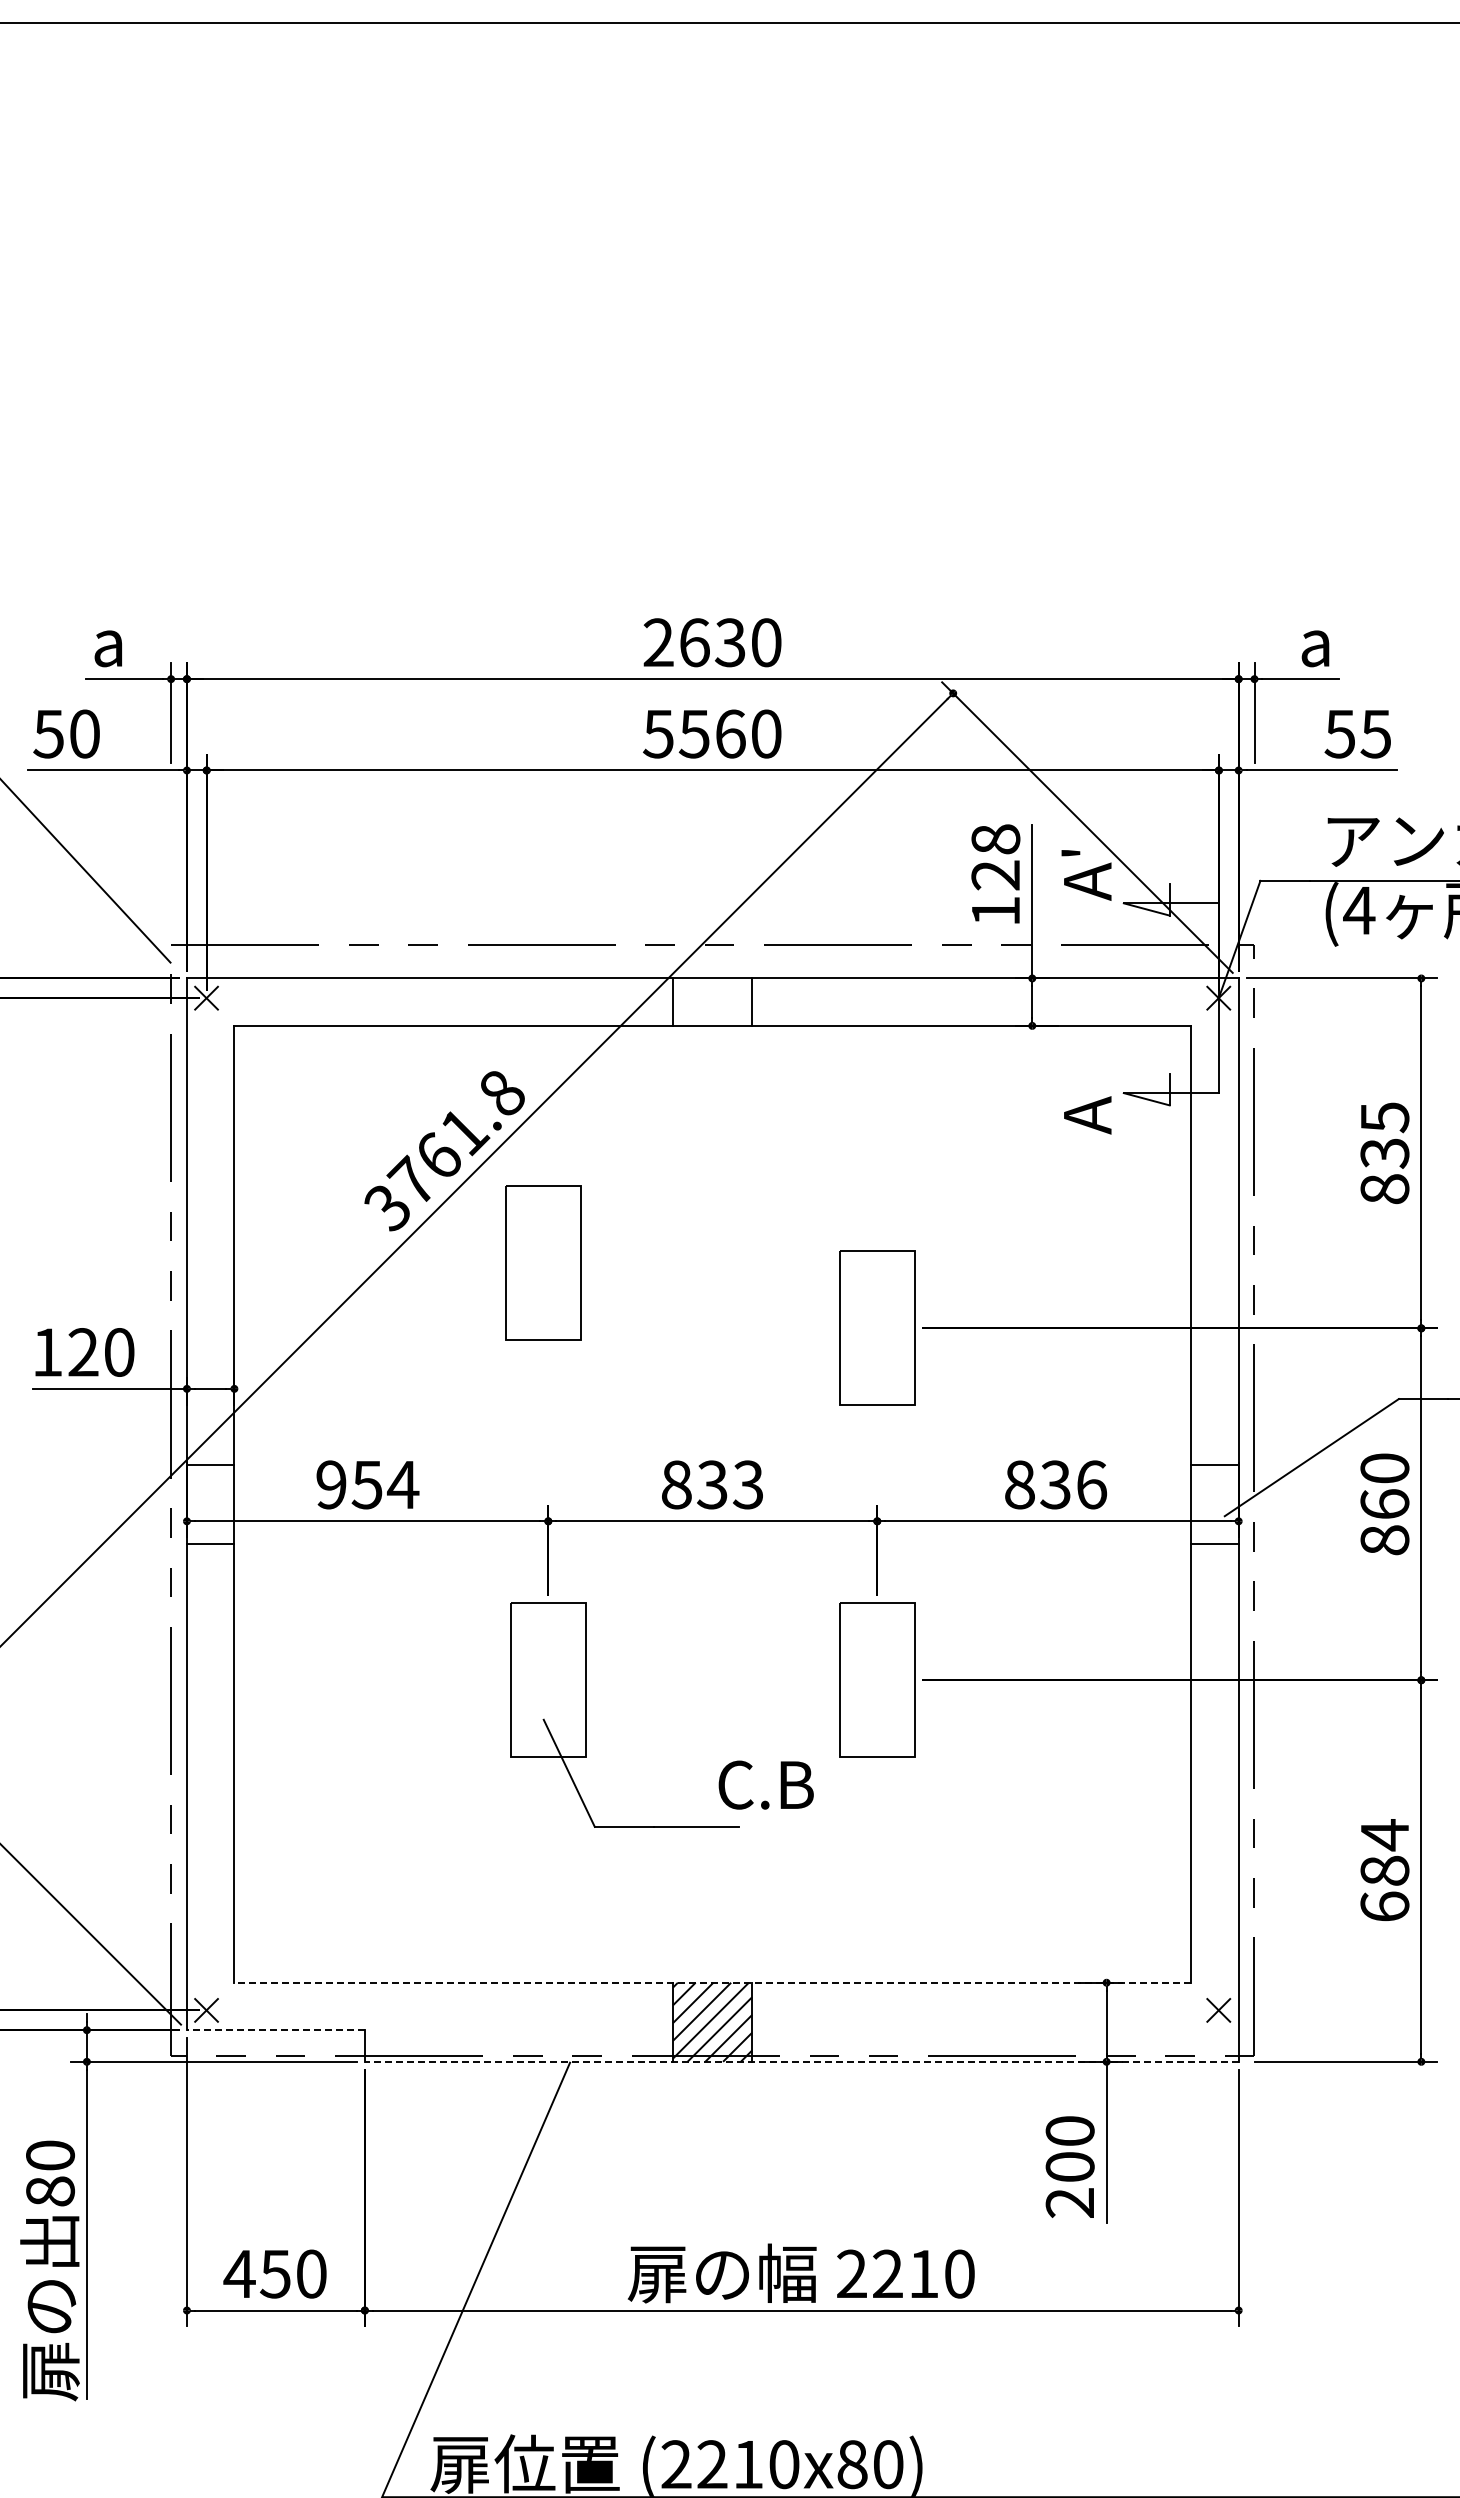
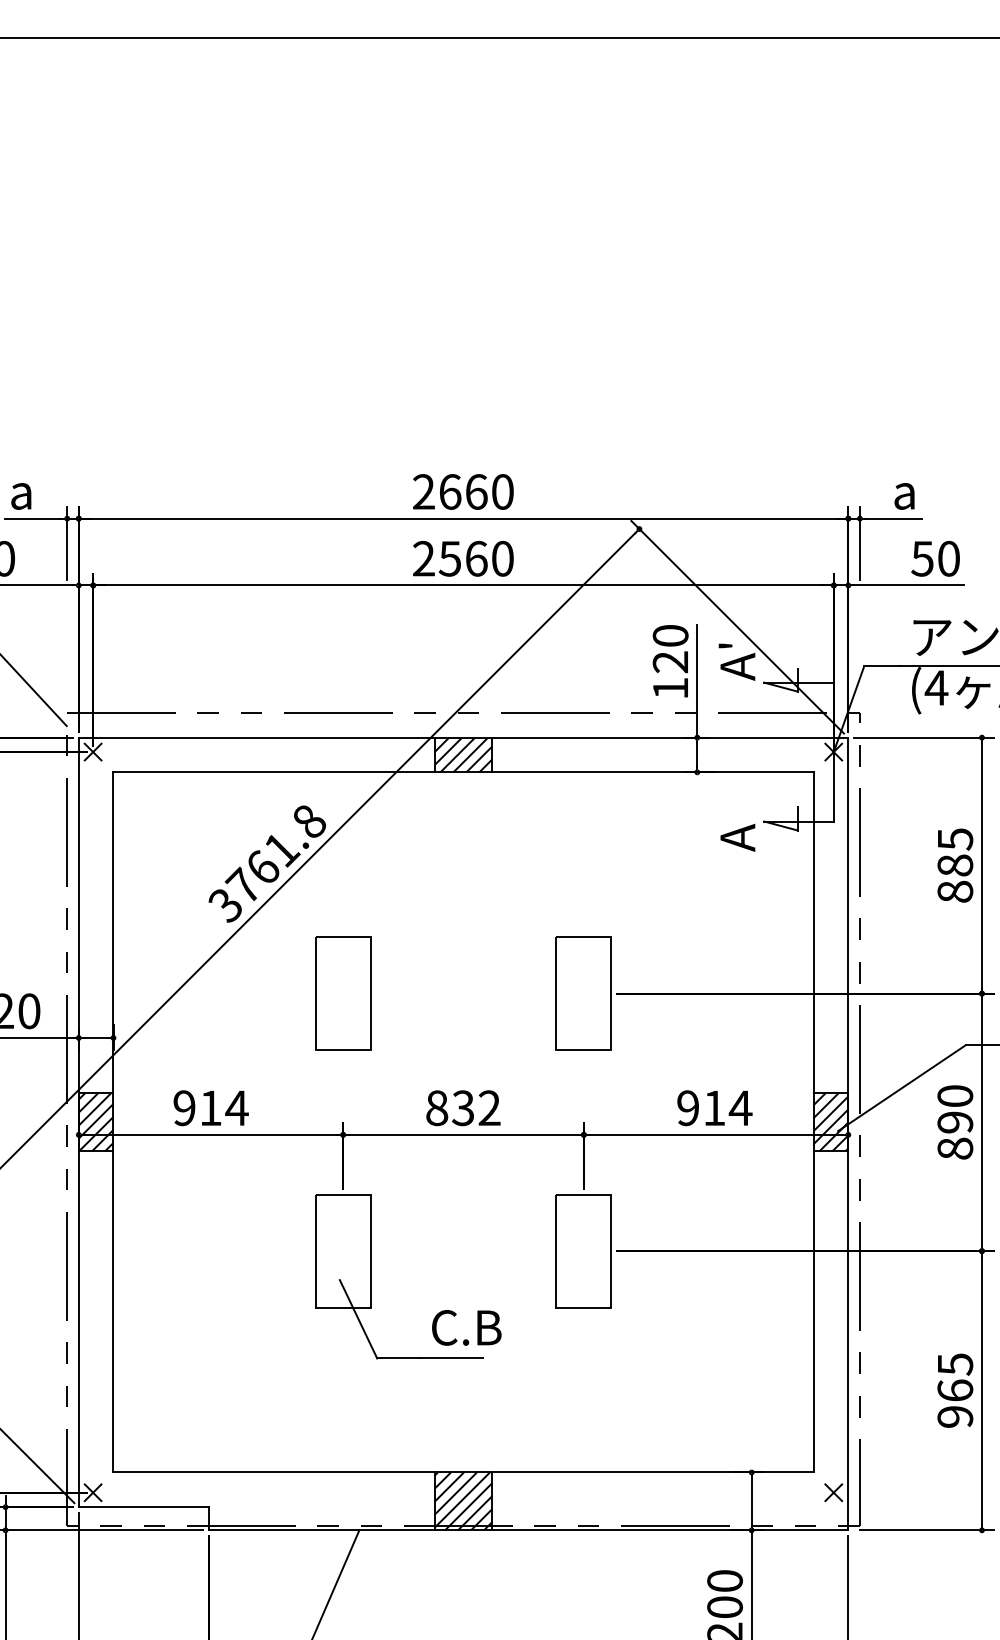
text: (729, 642) -> (475, 491), 2630 -> 2660
text: (658, 733) -> (423, 558), 5560 -> 2560
text: (1375, 733) -> (948, 558), 55 -> 50
text: (995, 839) -> (670, 635), 128 -> 120
hatch: (712, 1001) -> (463, 754), added
text: (1384, 1153) -> (955, 865), 835 -> 885
part: (543, 1262) -> (343, 993), moved
text: (748, 1484) -> (489, 1107), 833 -> 832
text: (1056, 1484) -> (715, 1107), 836 -> 914
text: (366, 1485) -> (210, 1108), 954 -> 914
hatch: (210, 1503) -> (96, 1121), added
hatch: (1214, 1503) -> (830, 1121), added
text: (1384, 1504) -> (955, 1122), 860 -> 890
text: (765, 1784) -> (466, 1327), moved
text: (1384, 1870) -> (955, 1390), 684 -> 965
line: (712, 1982) -> (463, 1472), dashed -> solid
line: (275, 2030) -> (143, 1507), dashed -> solid
line: (801, 2061) -> (528, 1530), dashed -> solid

